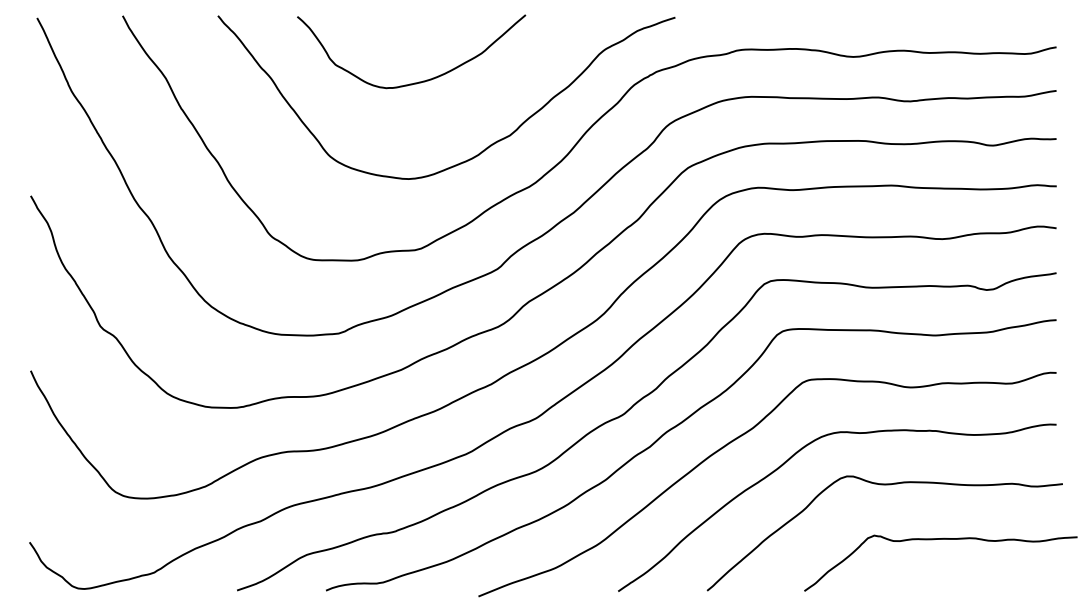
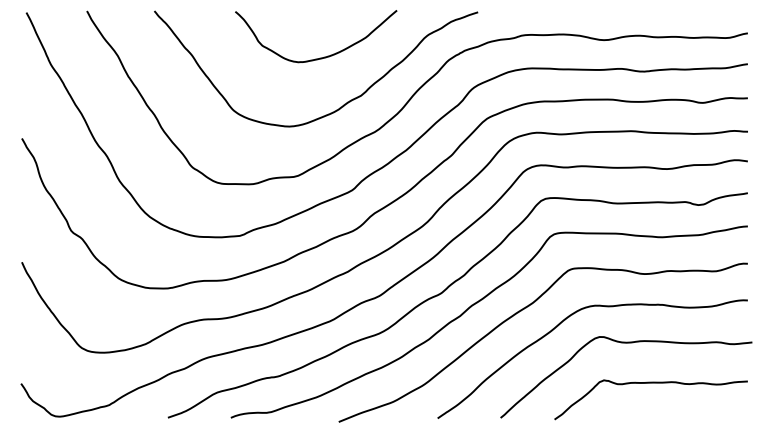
curve: (419, 81) -> (321, 57), moved
curve: (940, 539) -> (650, 383), moved

